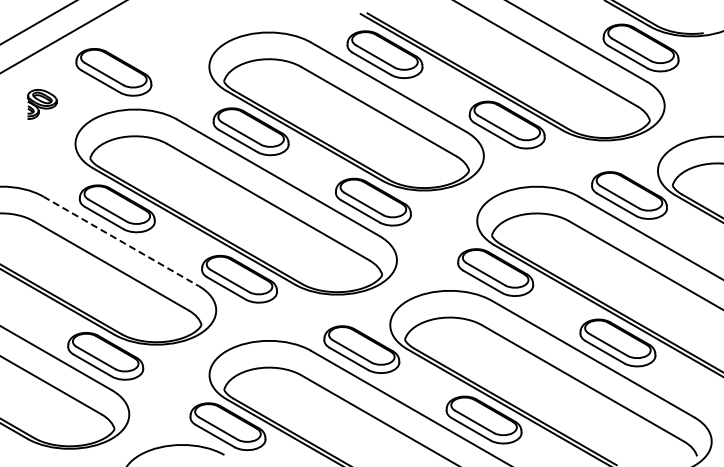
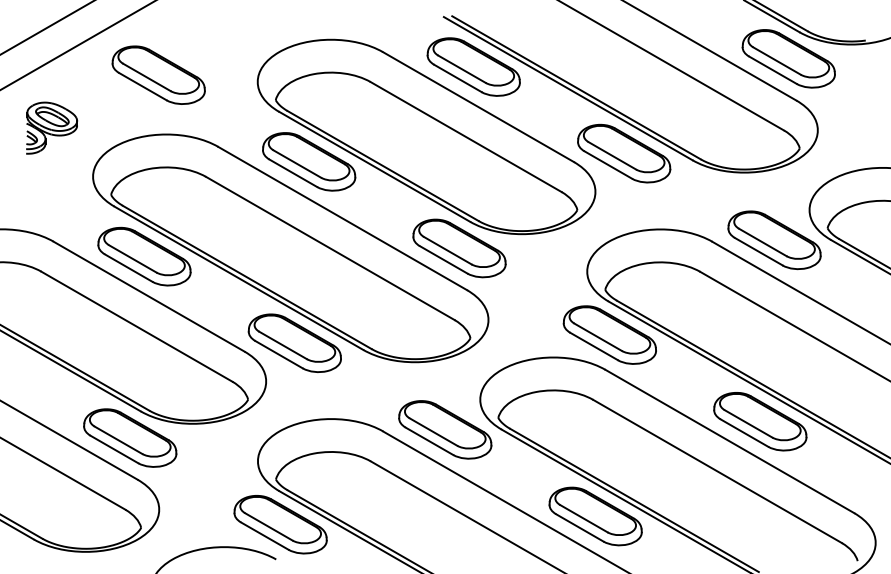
part: (113, 72) -> (158, 75), moved
part: (42, 104) -> (52, 128), size x1.43
line: (121, 241) -> (149, 296), dashed -> solid

